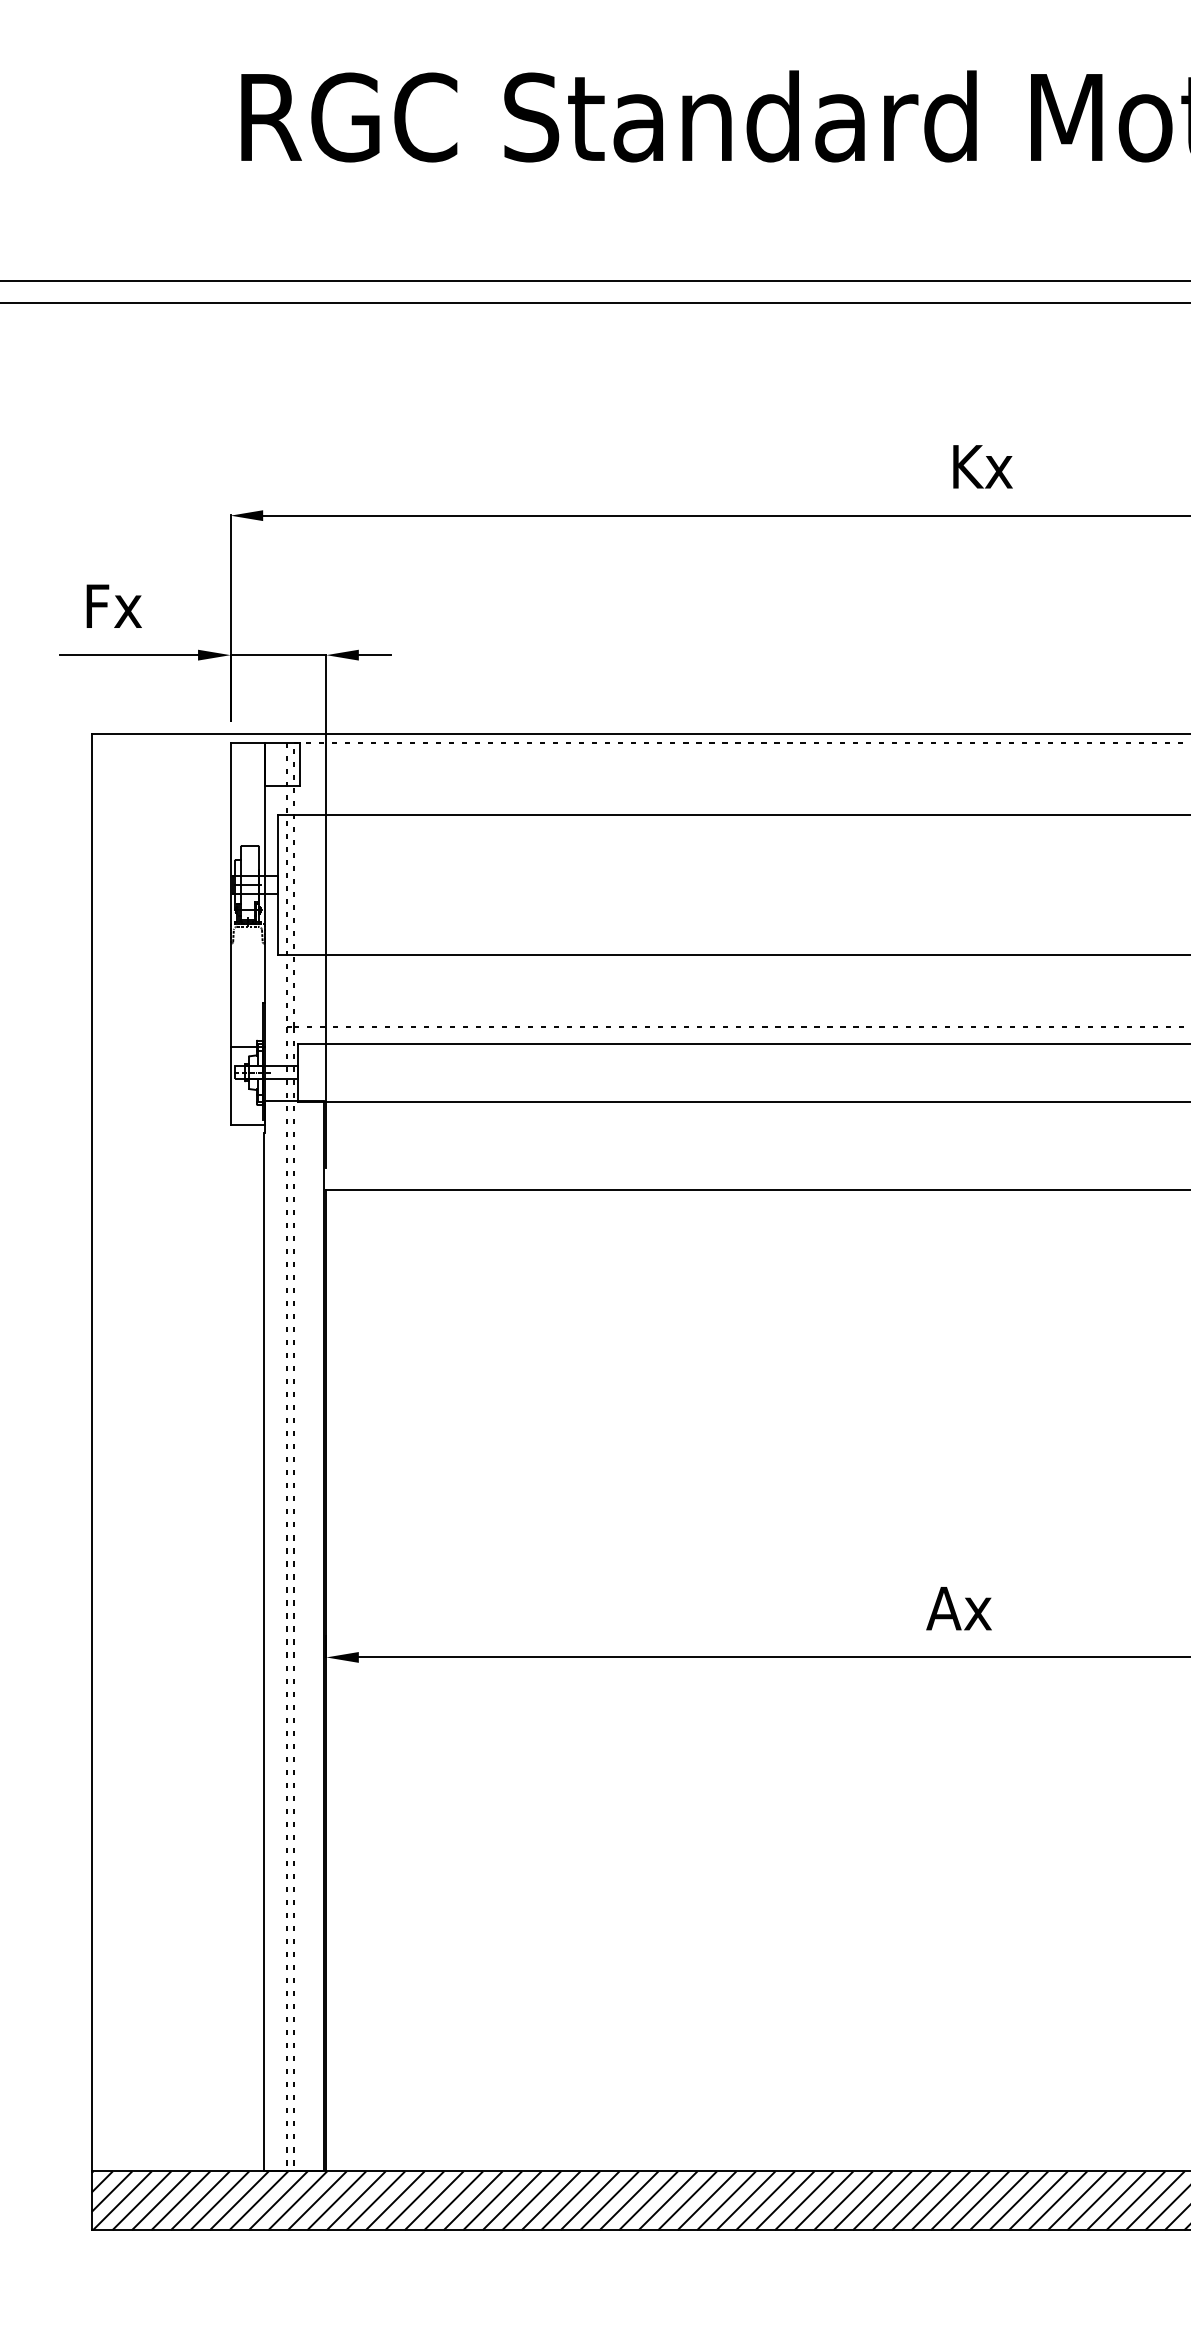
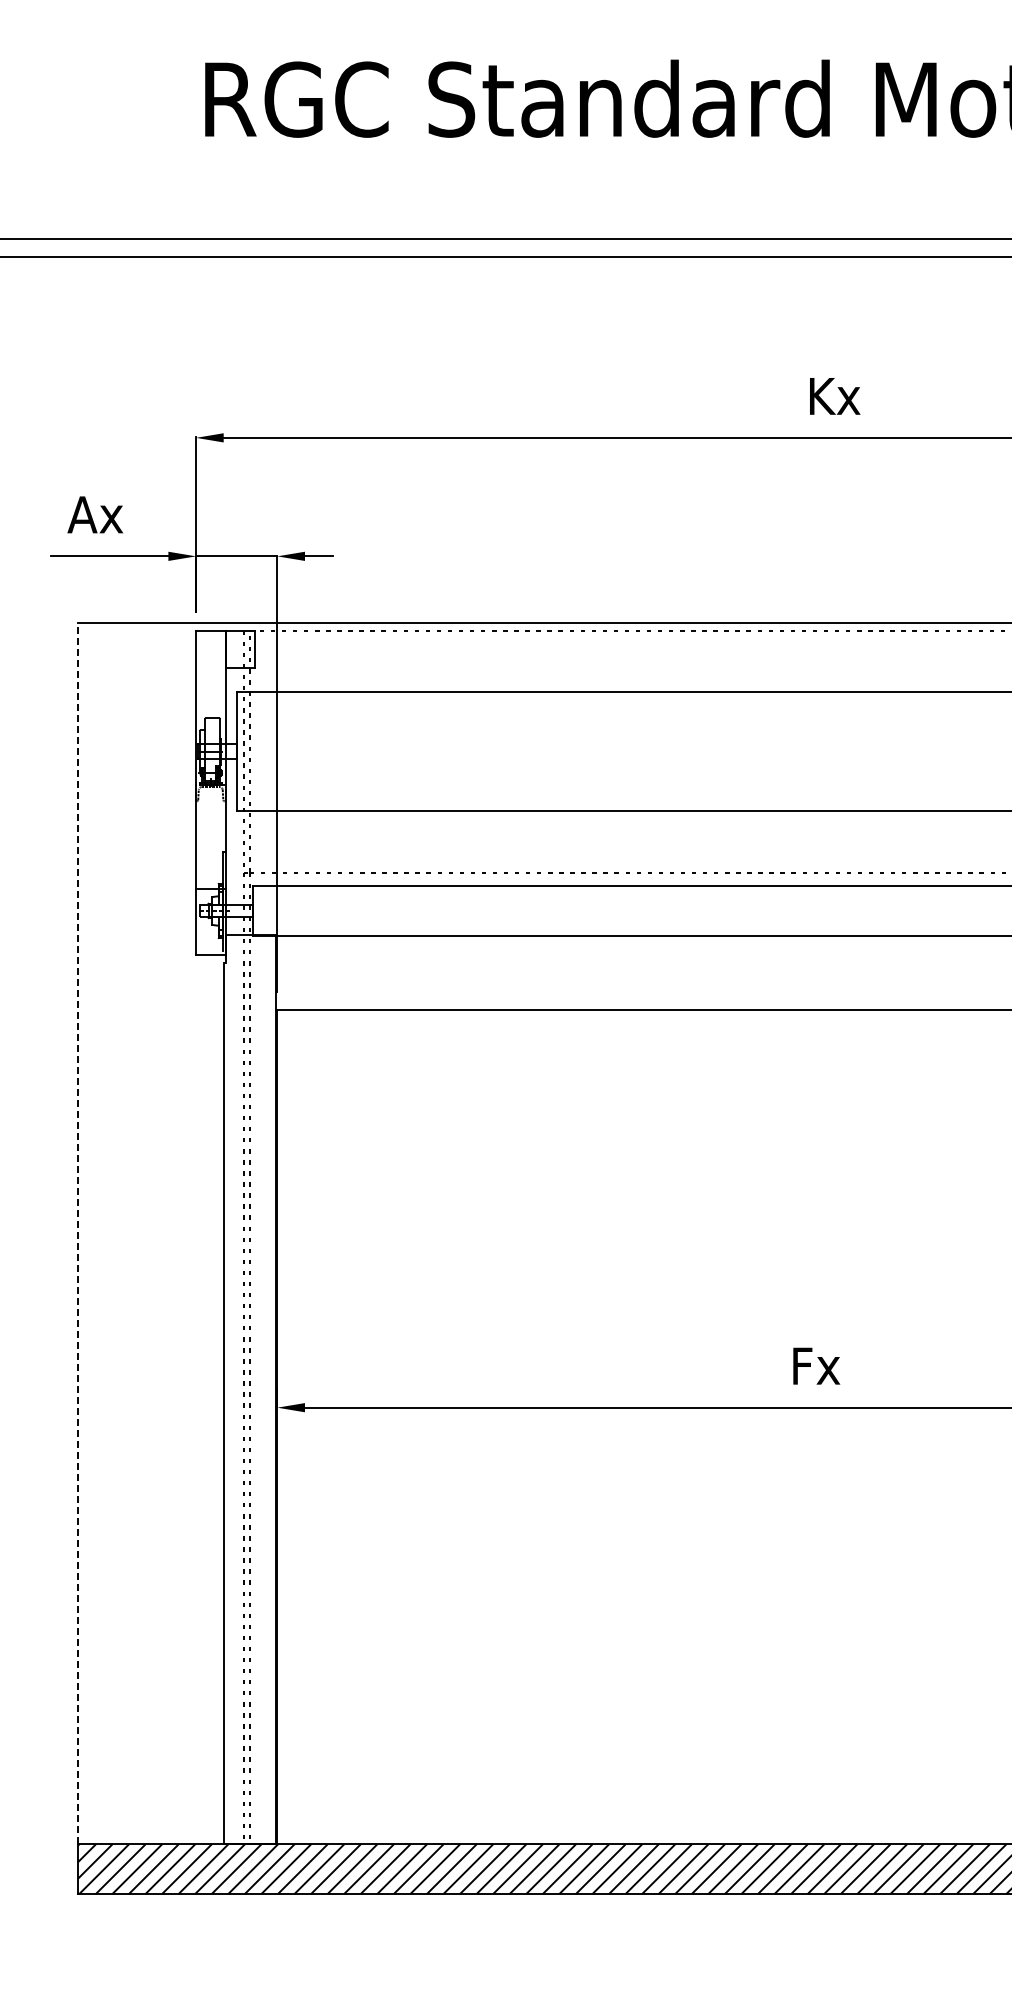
text: (112, 605) -> (95, 514), Fx -> Ax
line: (92, 1452) -> (78, 1233), solid -> dashed
text: (958, 1607) -> (814, 1365), Ax -> Fx

